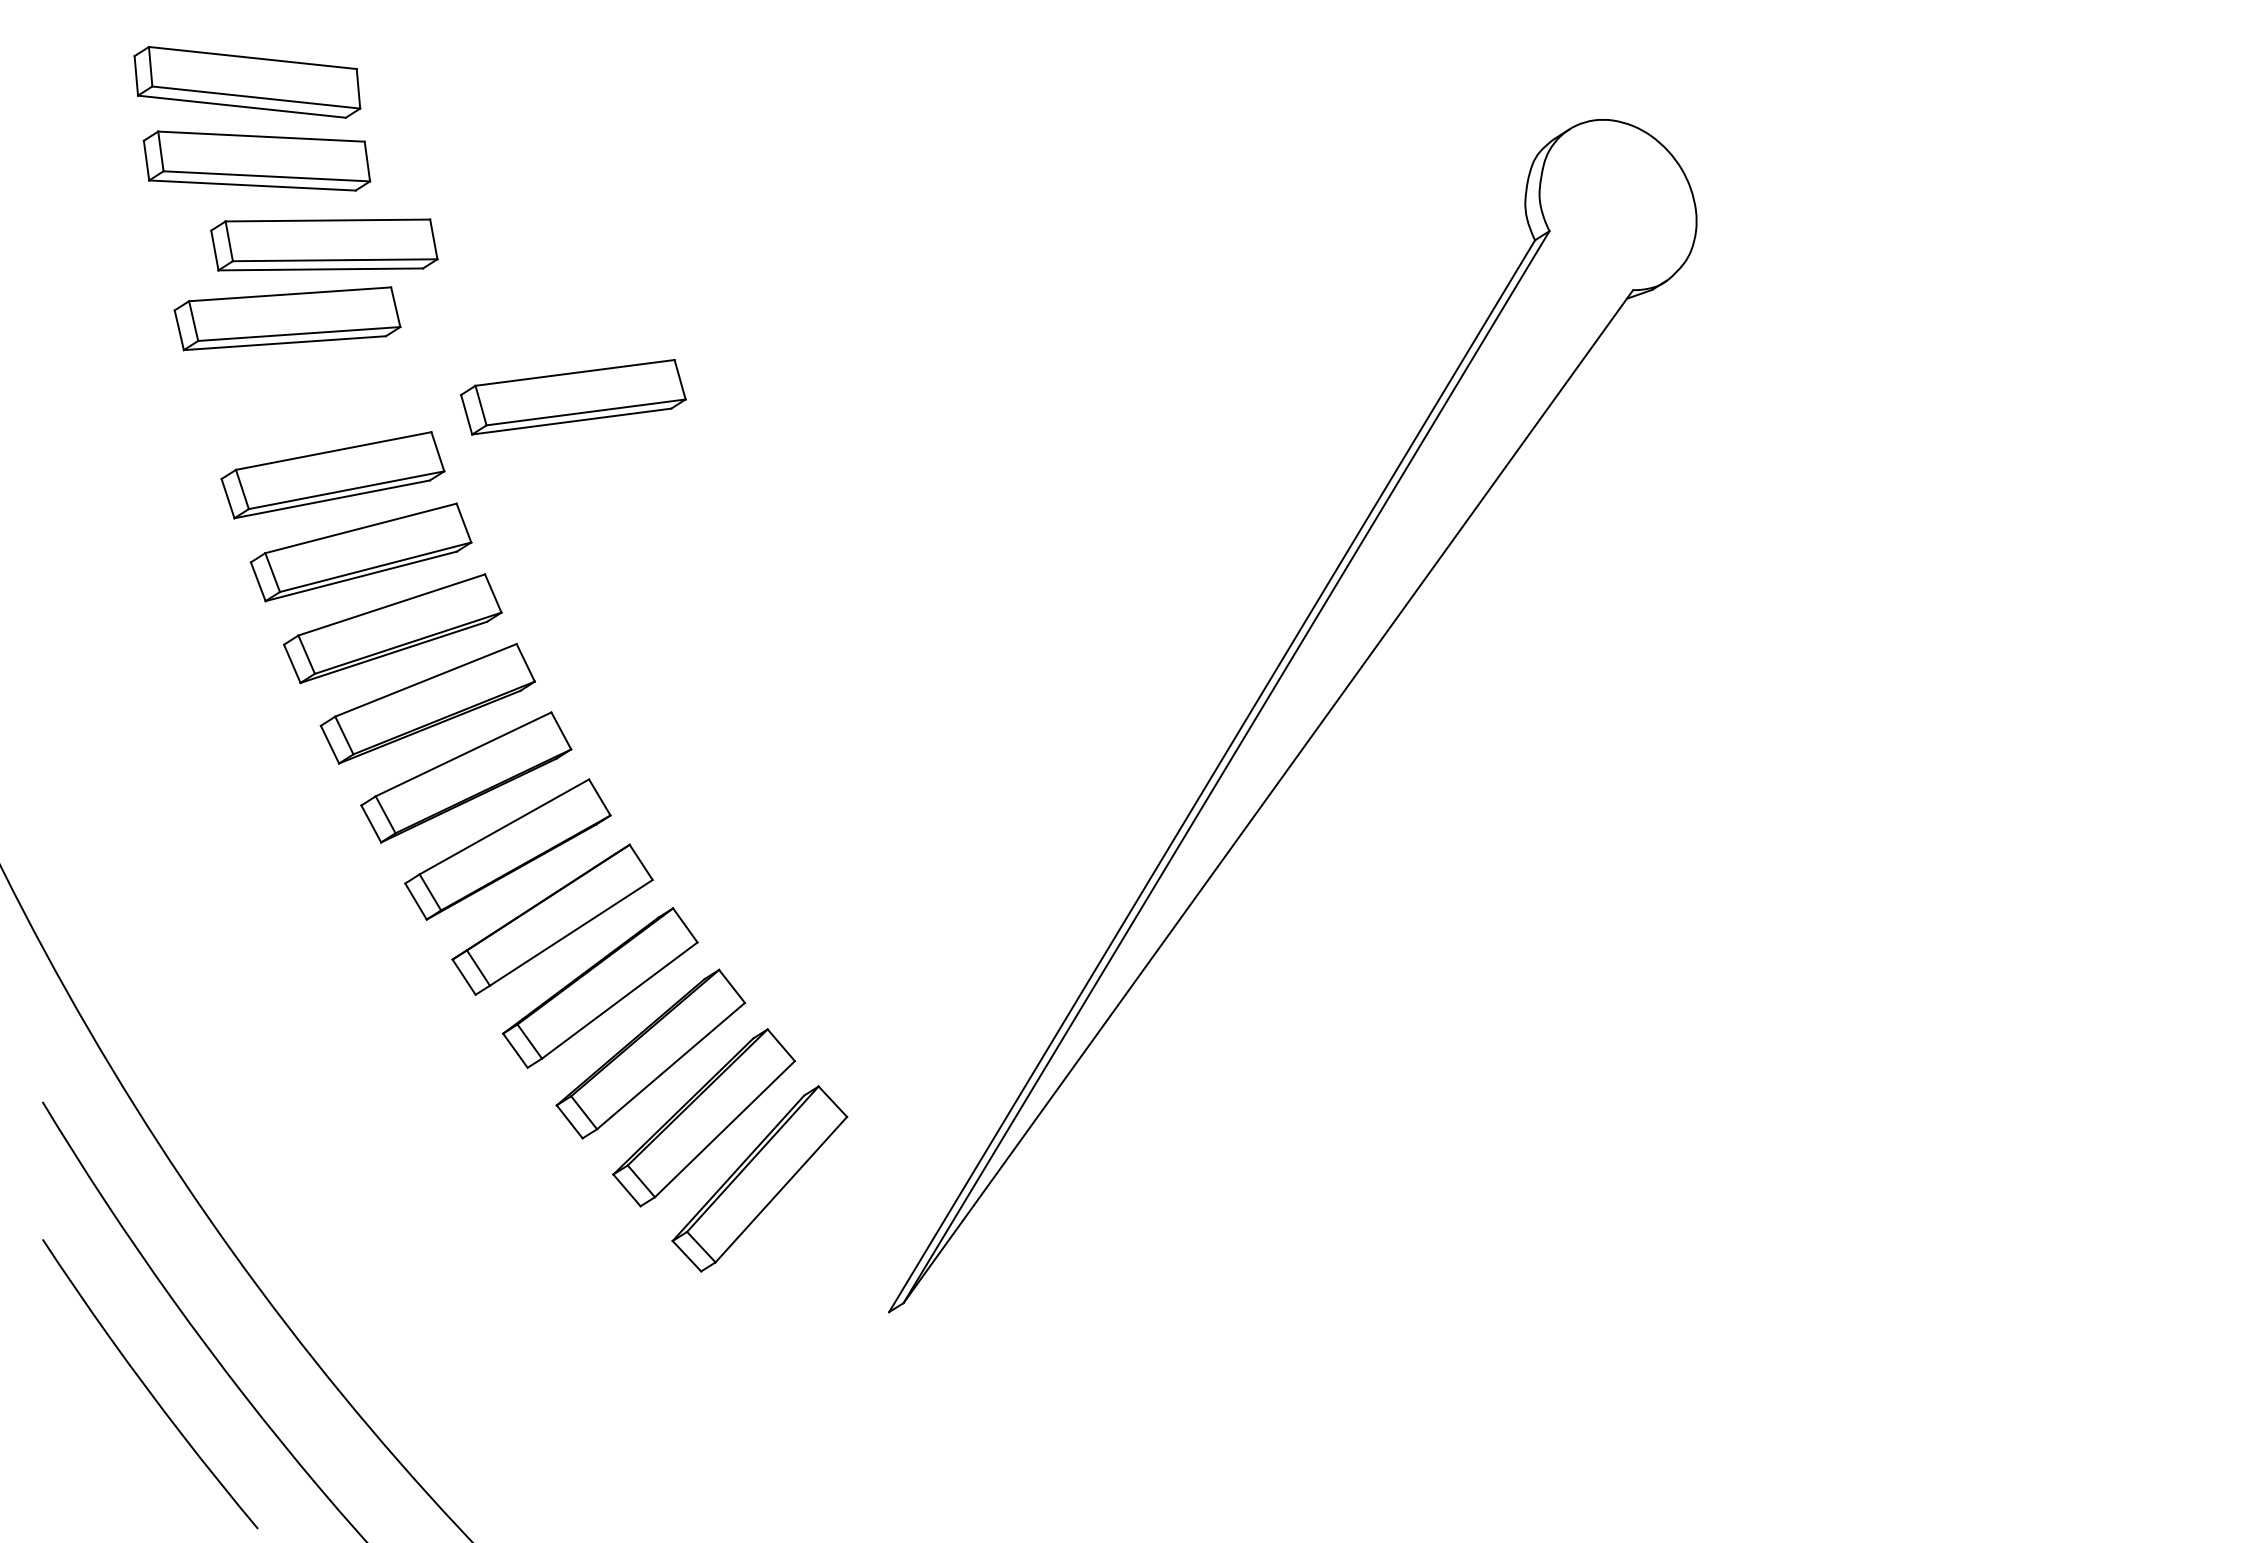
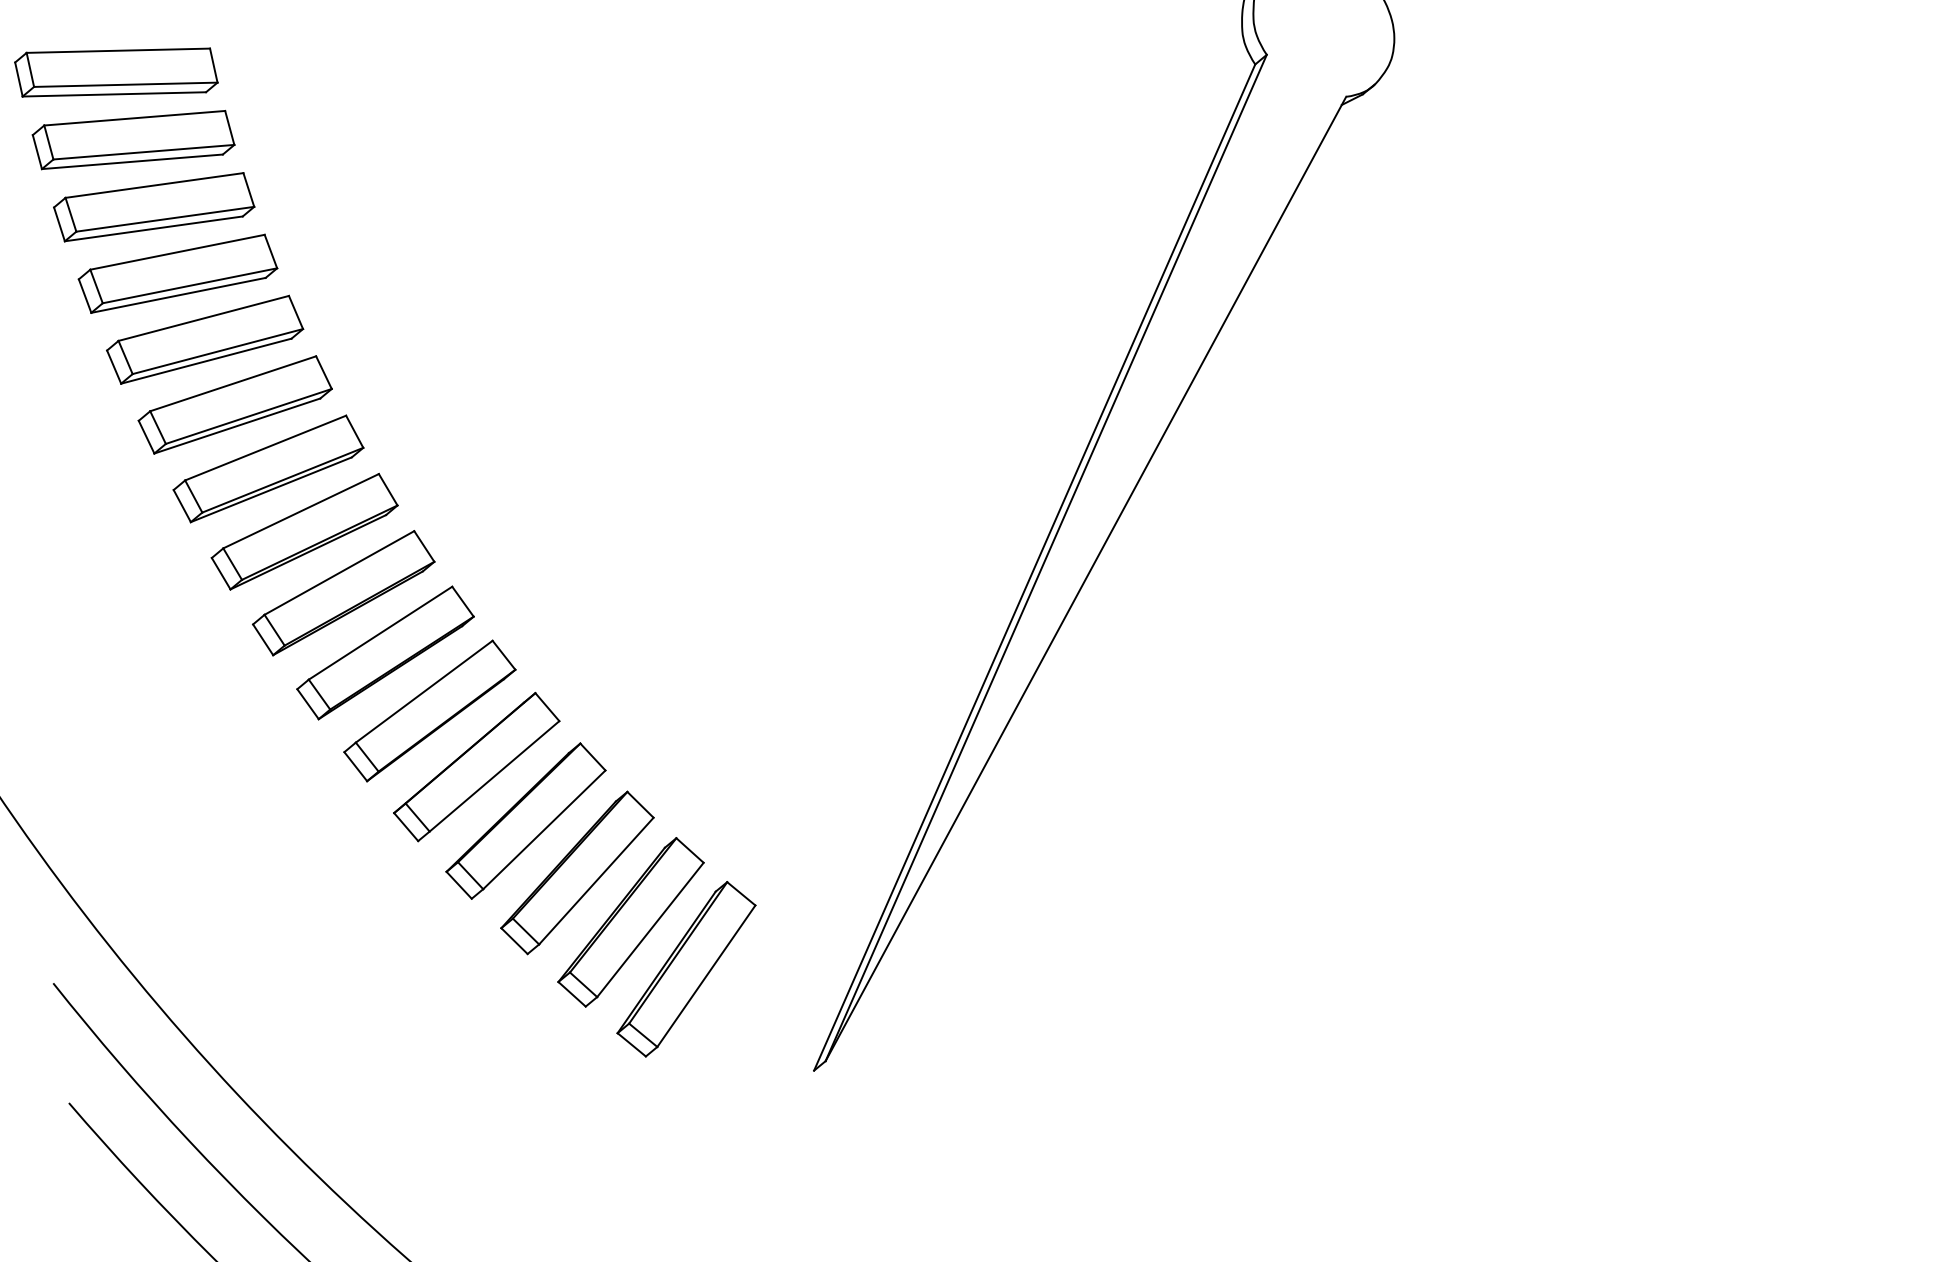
part: (324, 244) -> (154, 206), moved
part: (573, 397) -> (205, 340), moved

